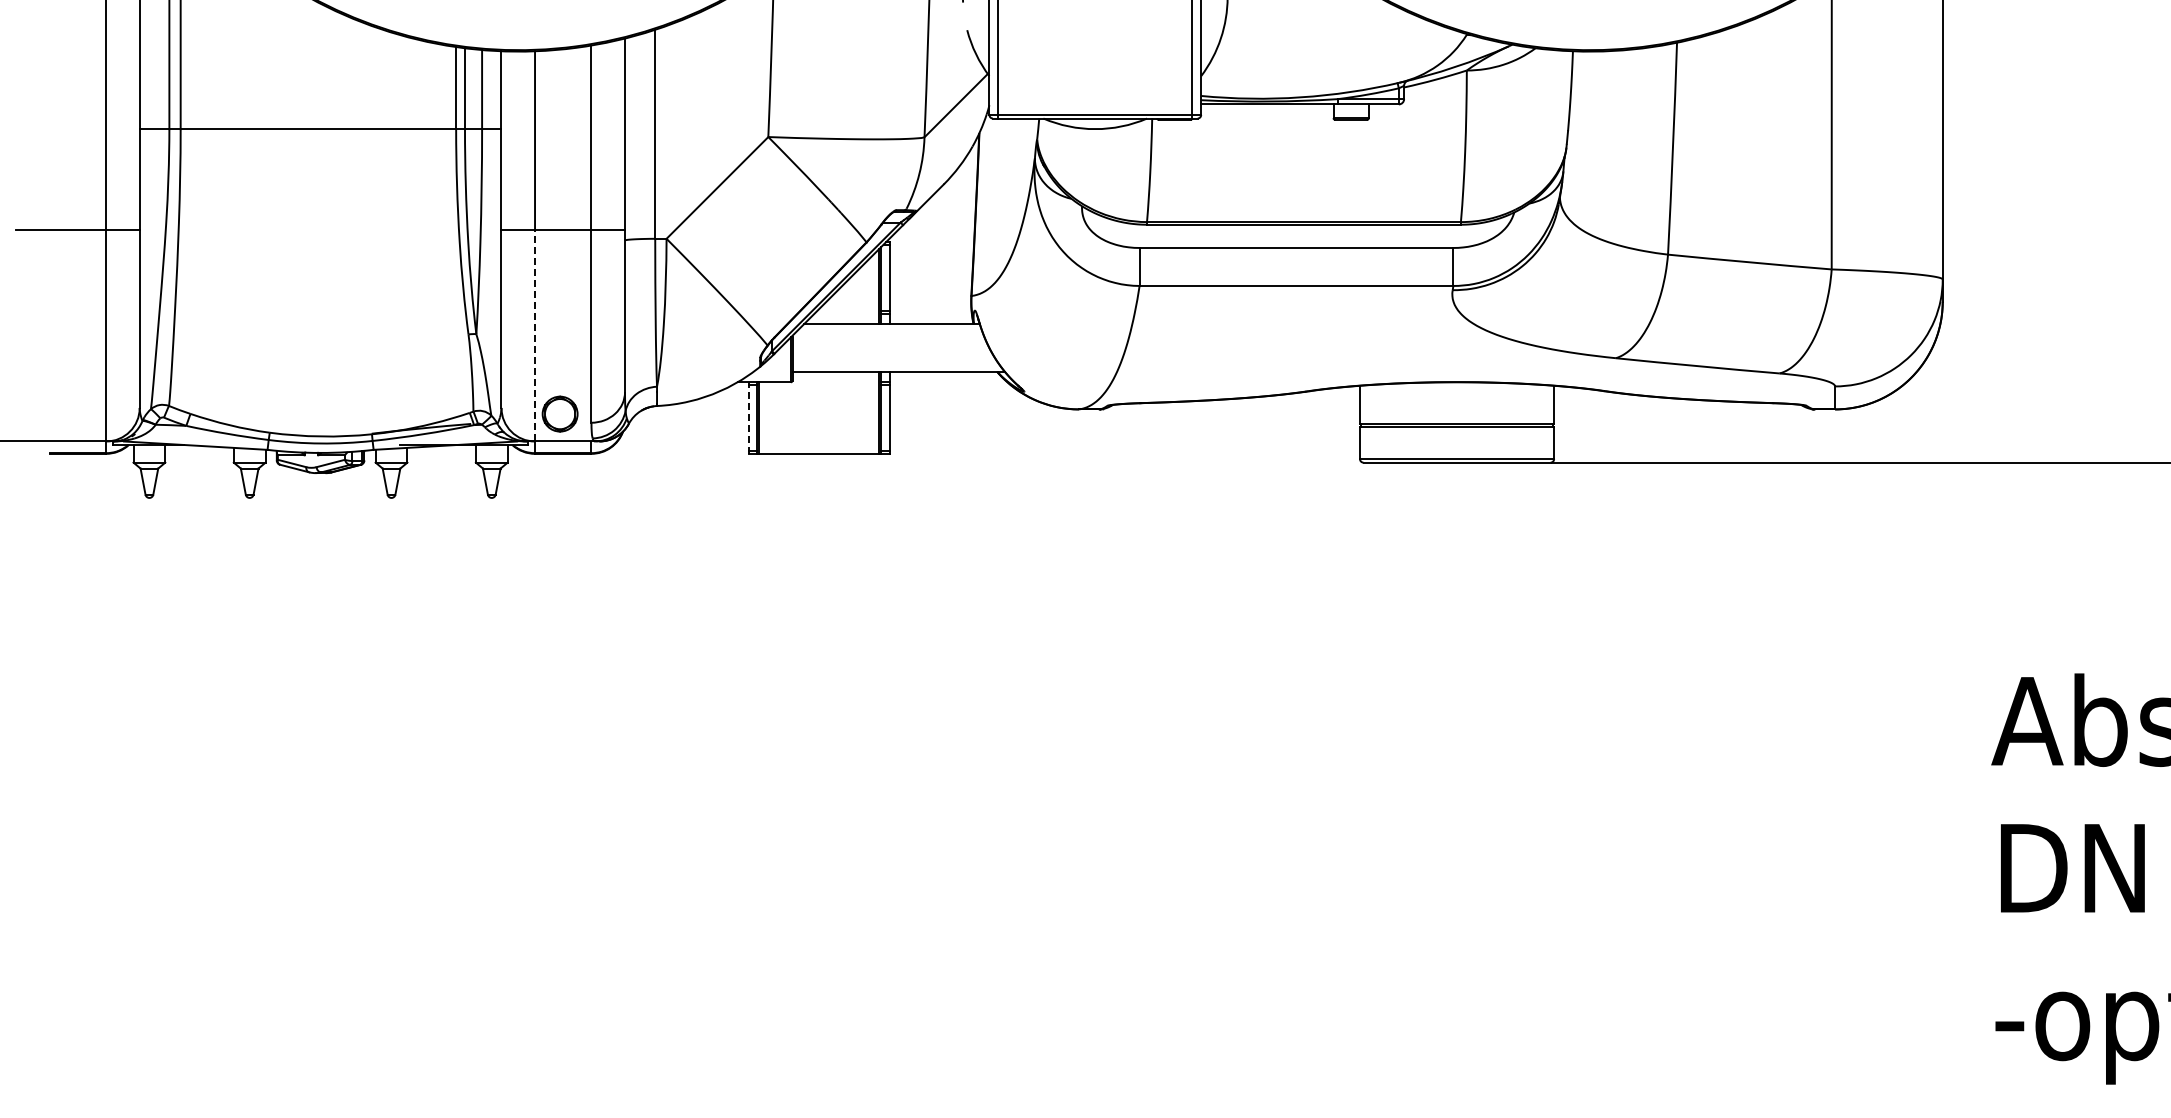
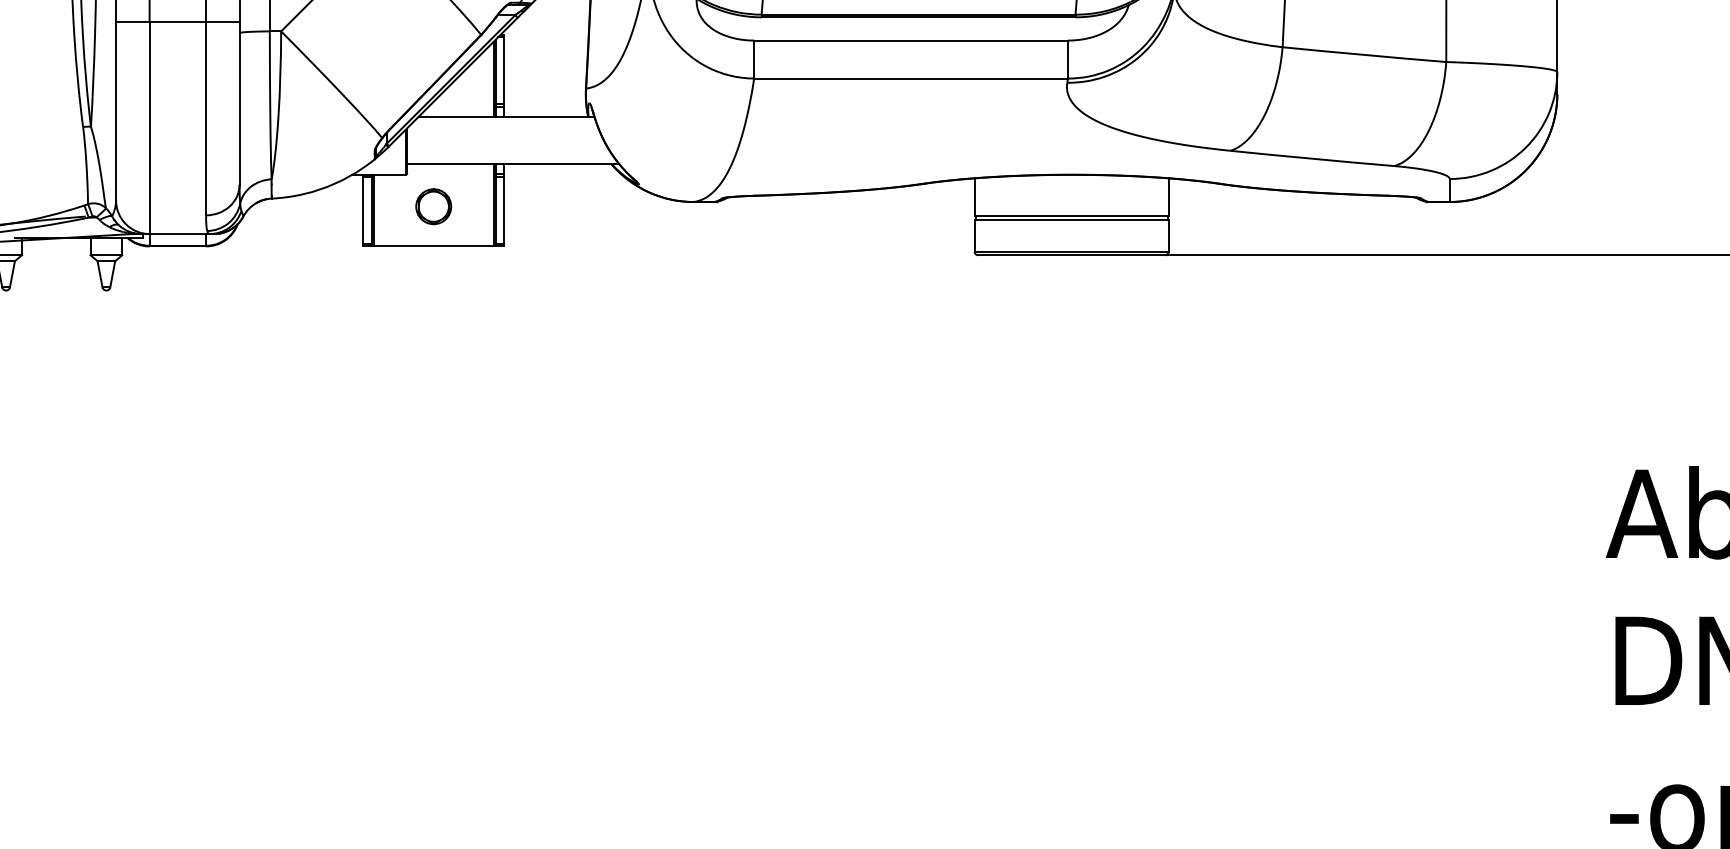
line: (535, 335) -> (150, 128), dashed -> solid
part: (559, 413) -> (433, 206), moved
line: (748, 418) -> (363, 211), dashed -> solid

